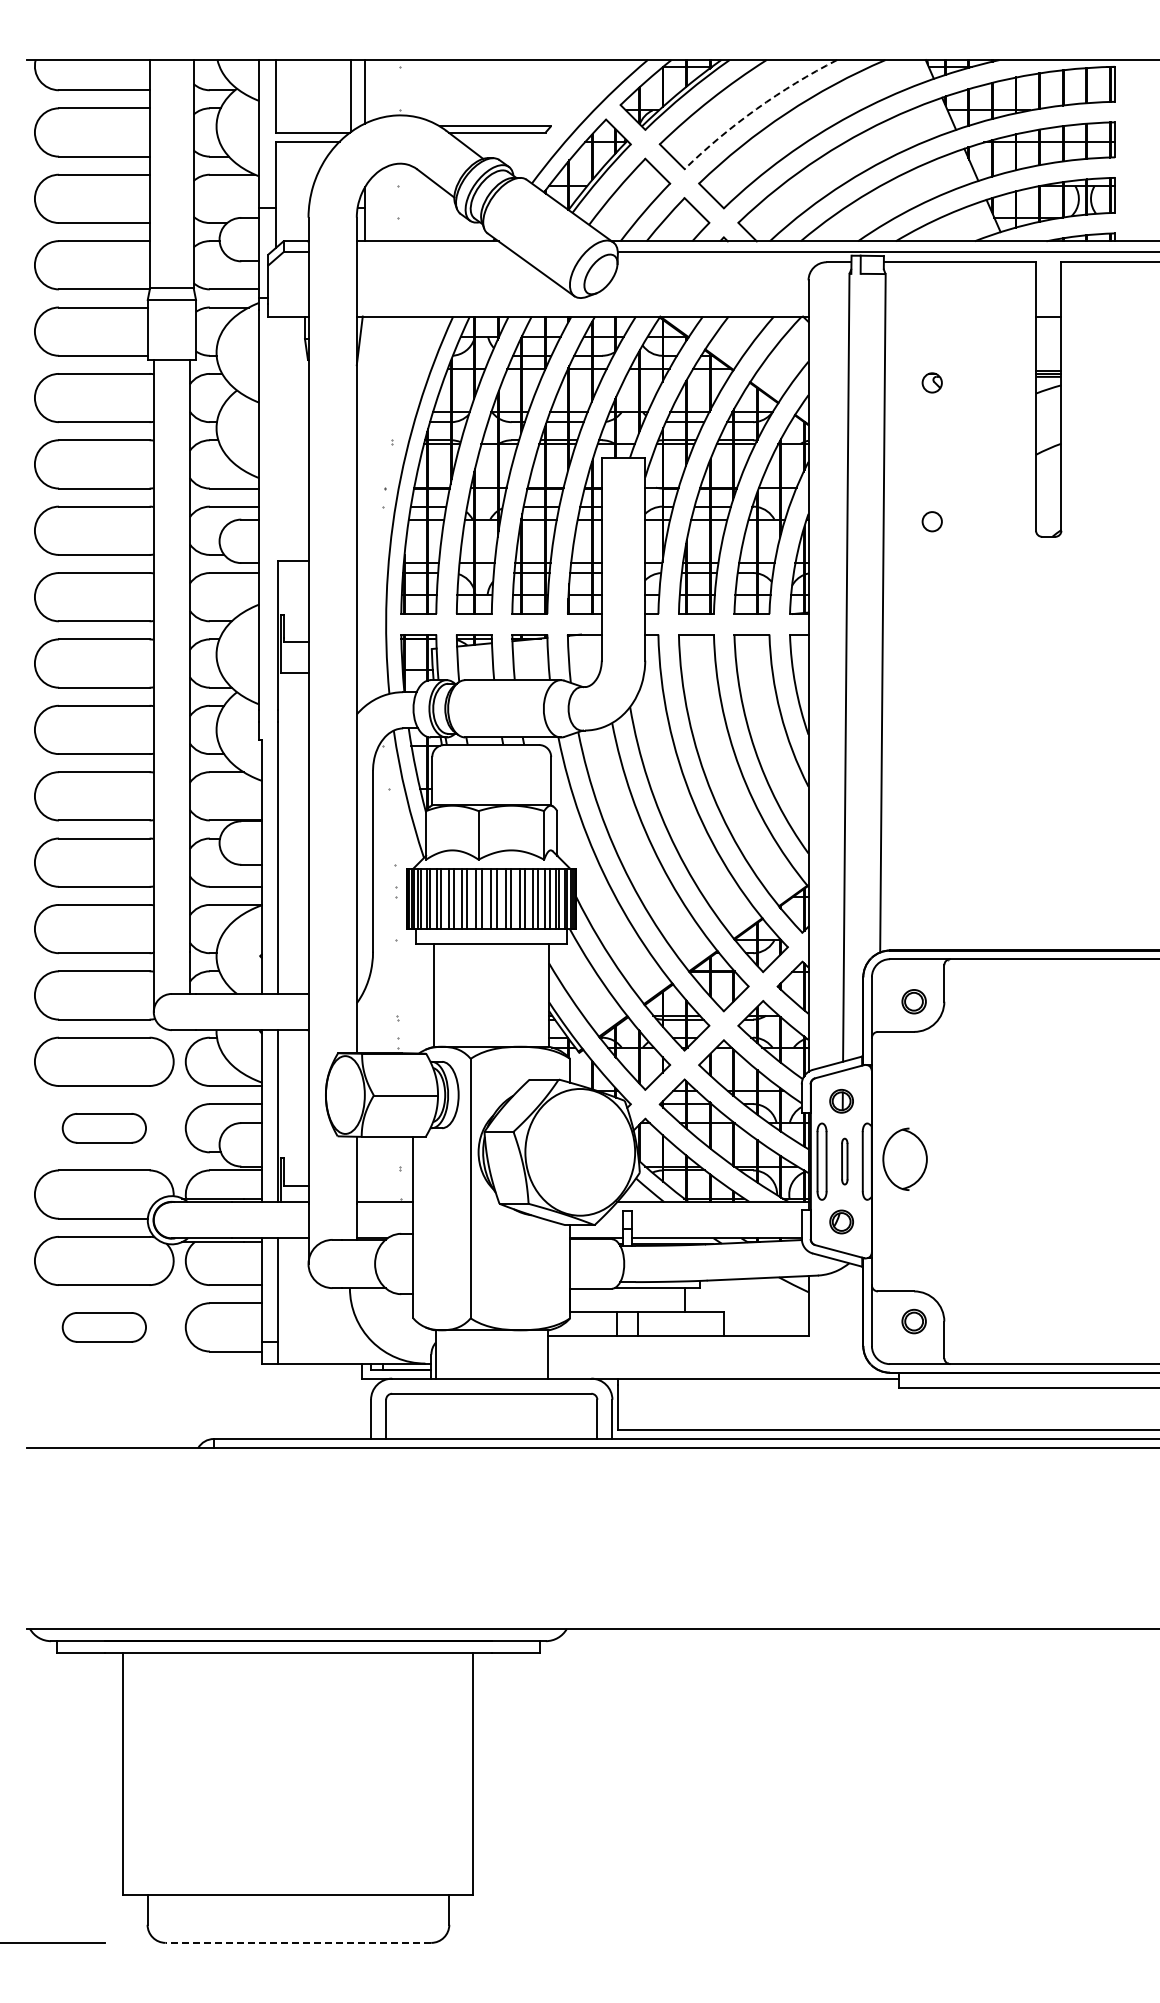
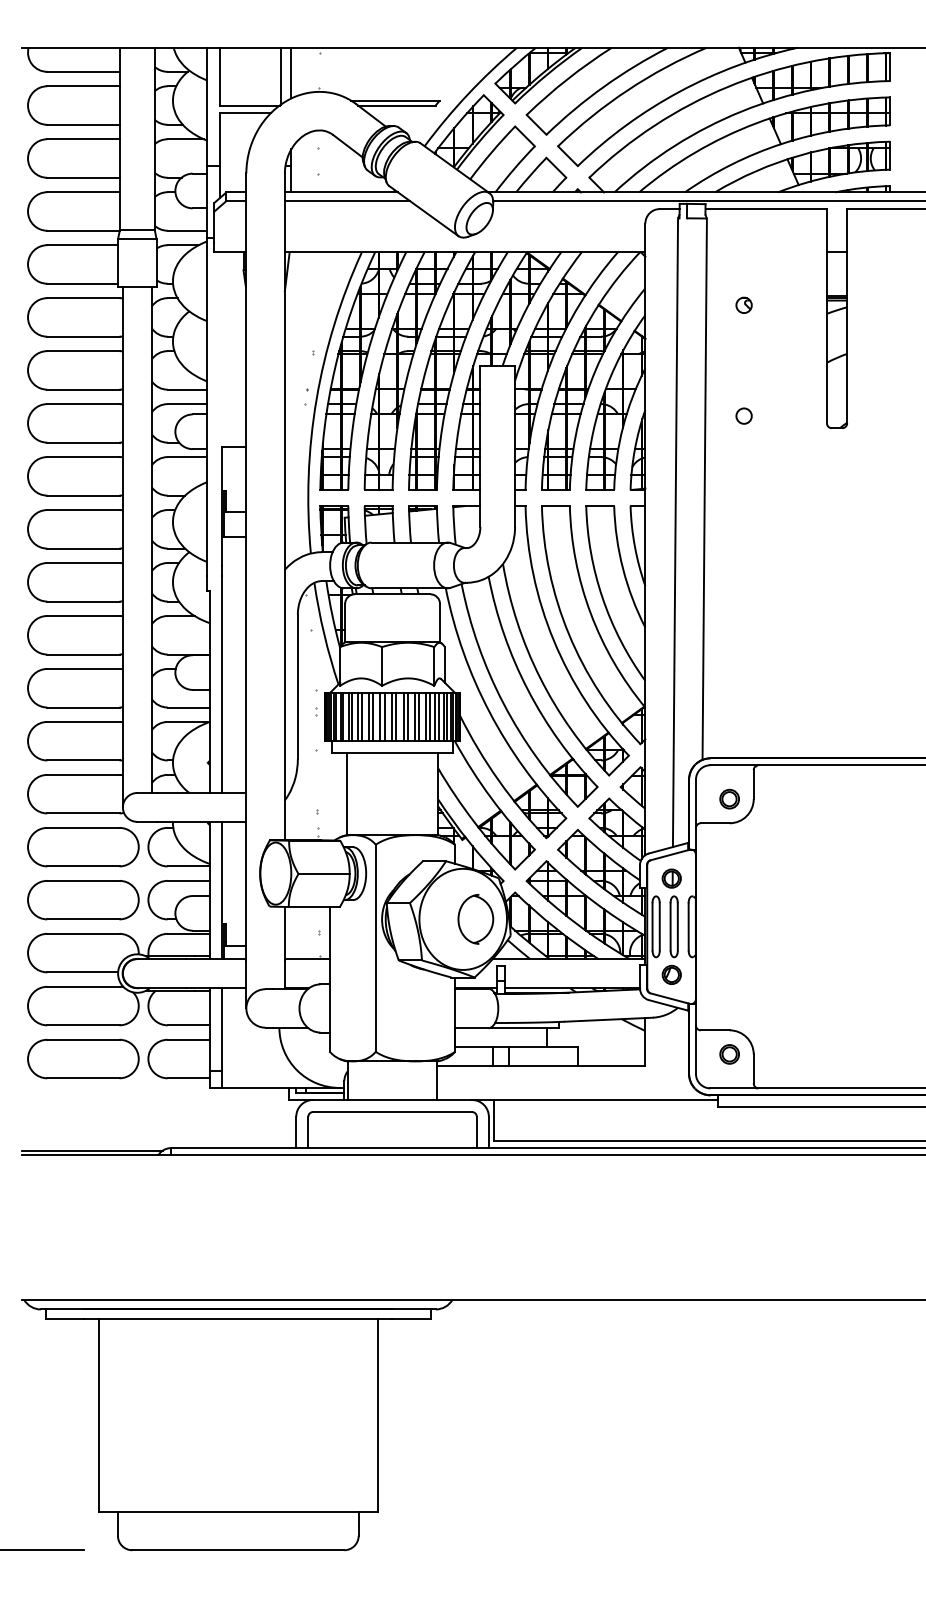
arc: (756, 108) -> (603, 86), dashed -> solid
line: (434, 252) -> (346, 201), added
part: (104, 1128) -> (83, 900), size x1.67
part: (904, 1158) -> (475, 918), moved
part: (844, 1161) -> (674, 926), size x1.67
part: (104, 1327) -> (83, 1059), size x1.67
line: (114, 1442) -> (91, 1150), added
line: (298, 1942) -> (238, 1549), dashed -> solid

